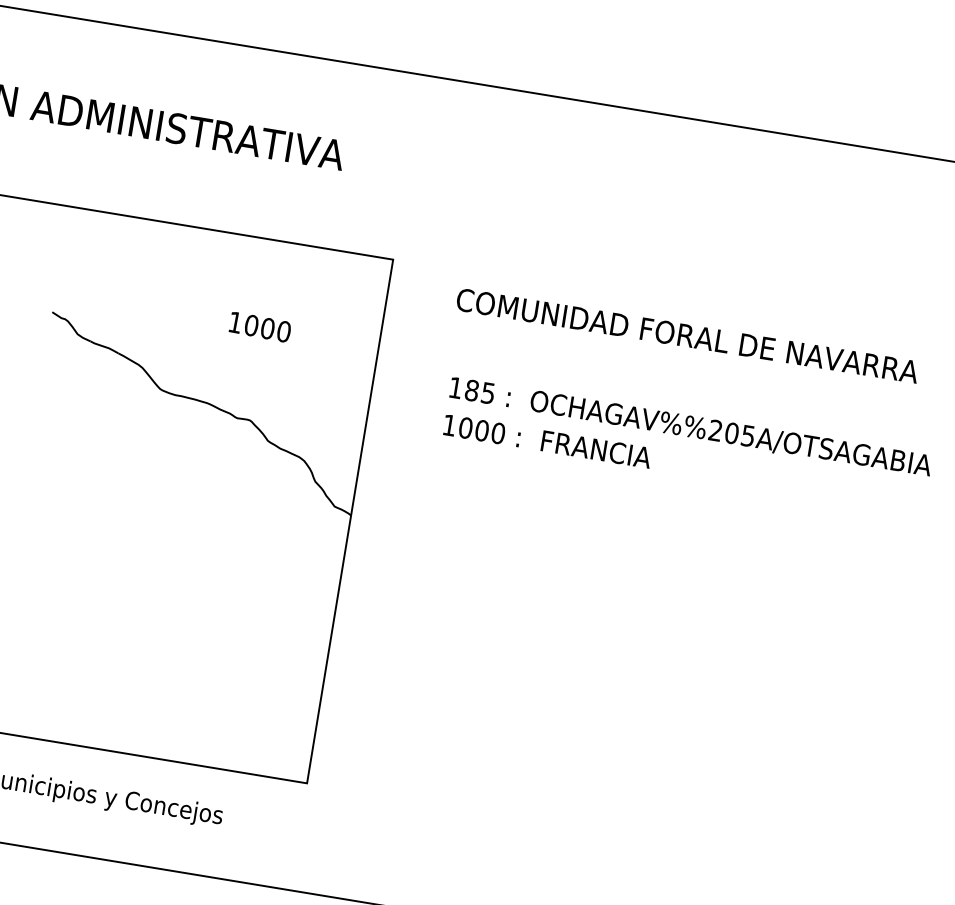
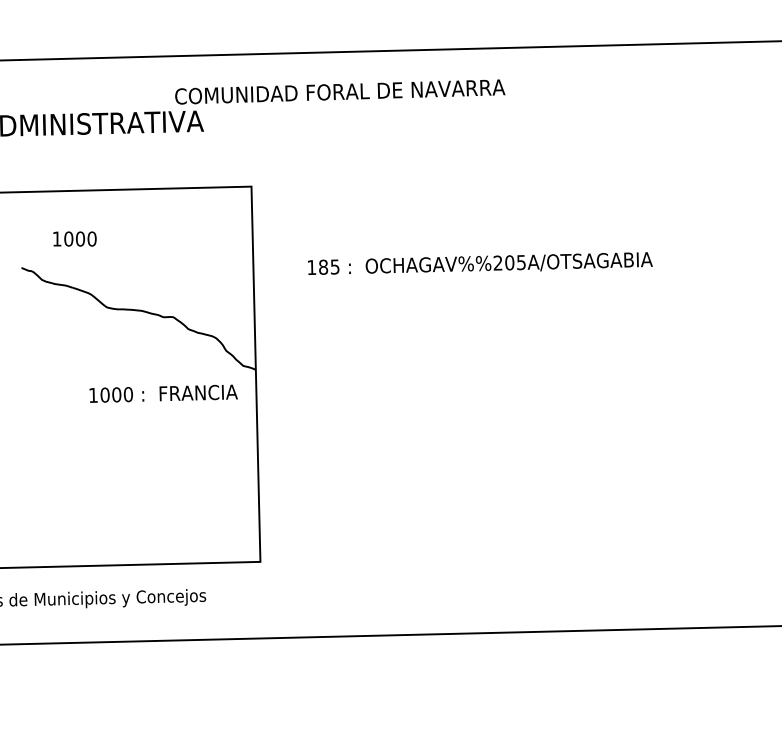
text: (259, 326) -> (74, 238), moved
text: (688, 335) -> (340, 91), moved
text: (547, 441) -> (163, 393), moved

